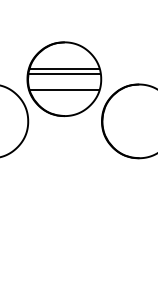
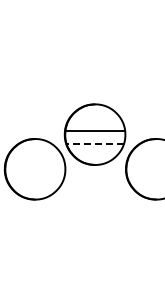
line: (63, 69) -> (94, 126), removed
line: (63, 89) -> (94, 143), solid -> dashed

